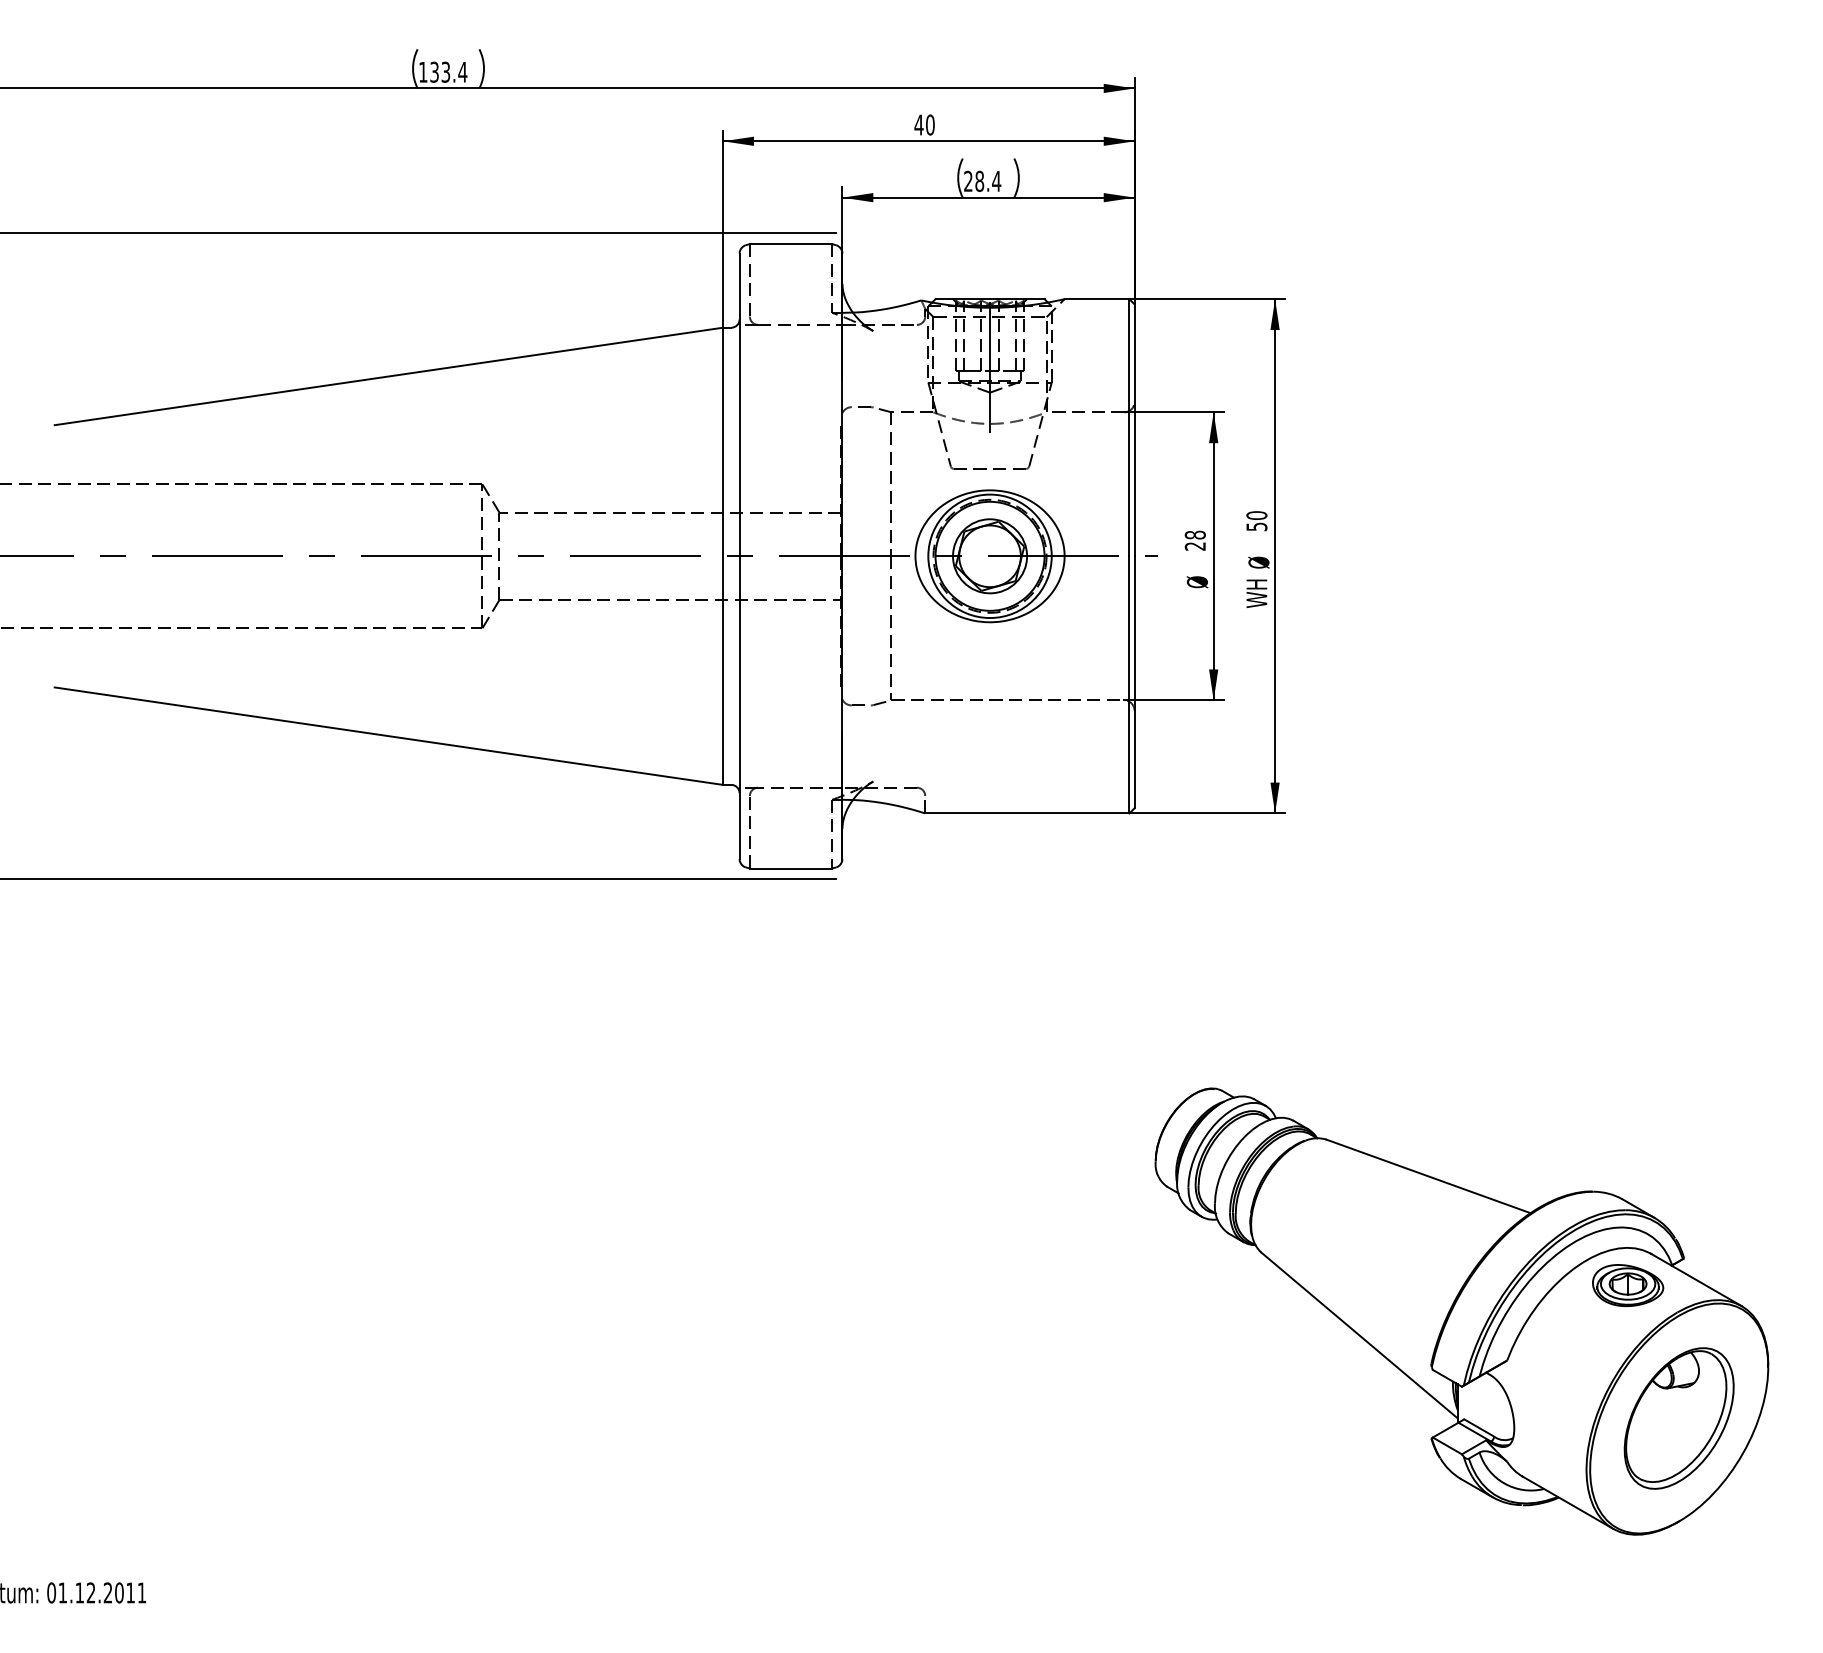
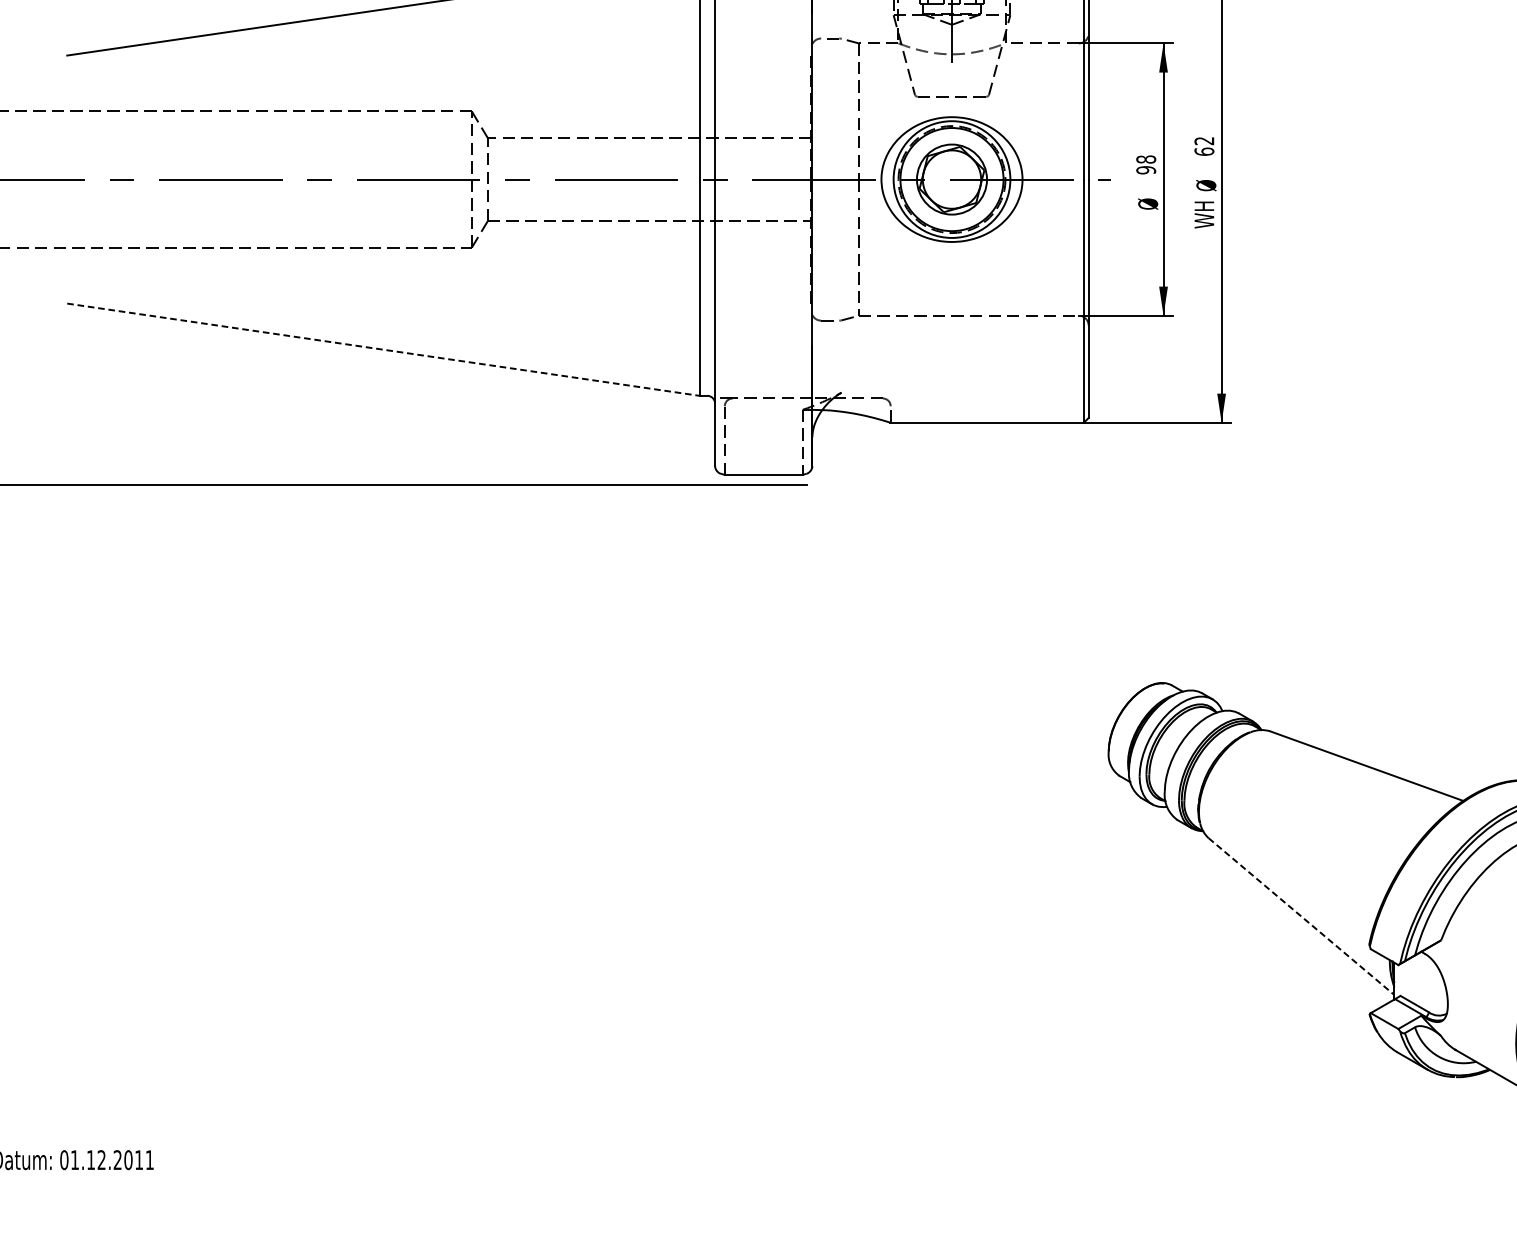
text: (1256, 521) -> (1204, 146), 50 -> 62
text: (1195, 546) -> (1146, 170), 28 -> 98
line: (388, 736) -> (382, 350), solid -> dashed
line: (1359, 1335) -> (1301, 916), solid -> dashed

